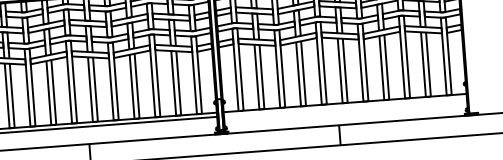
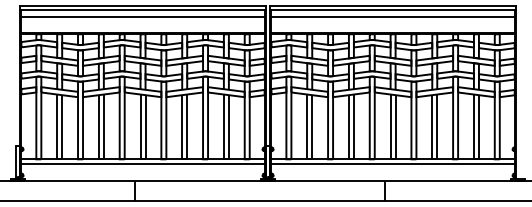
line: (344, 107) -> (392, 163), added

